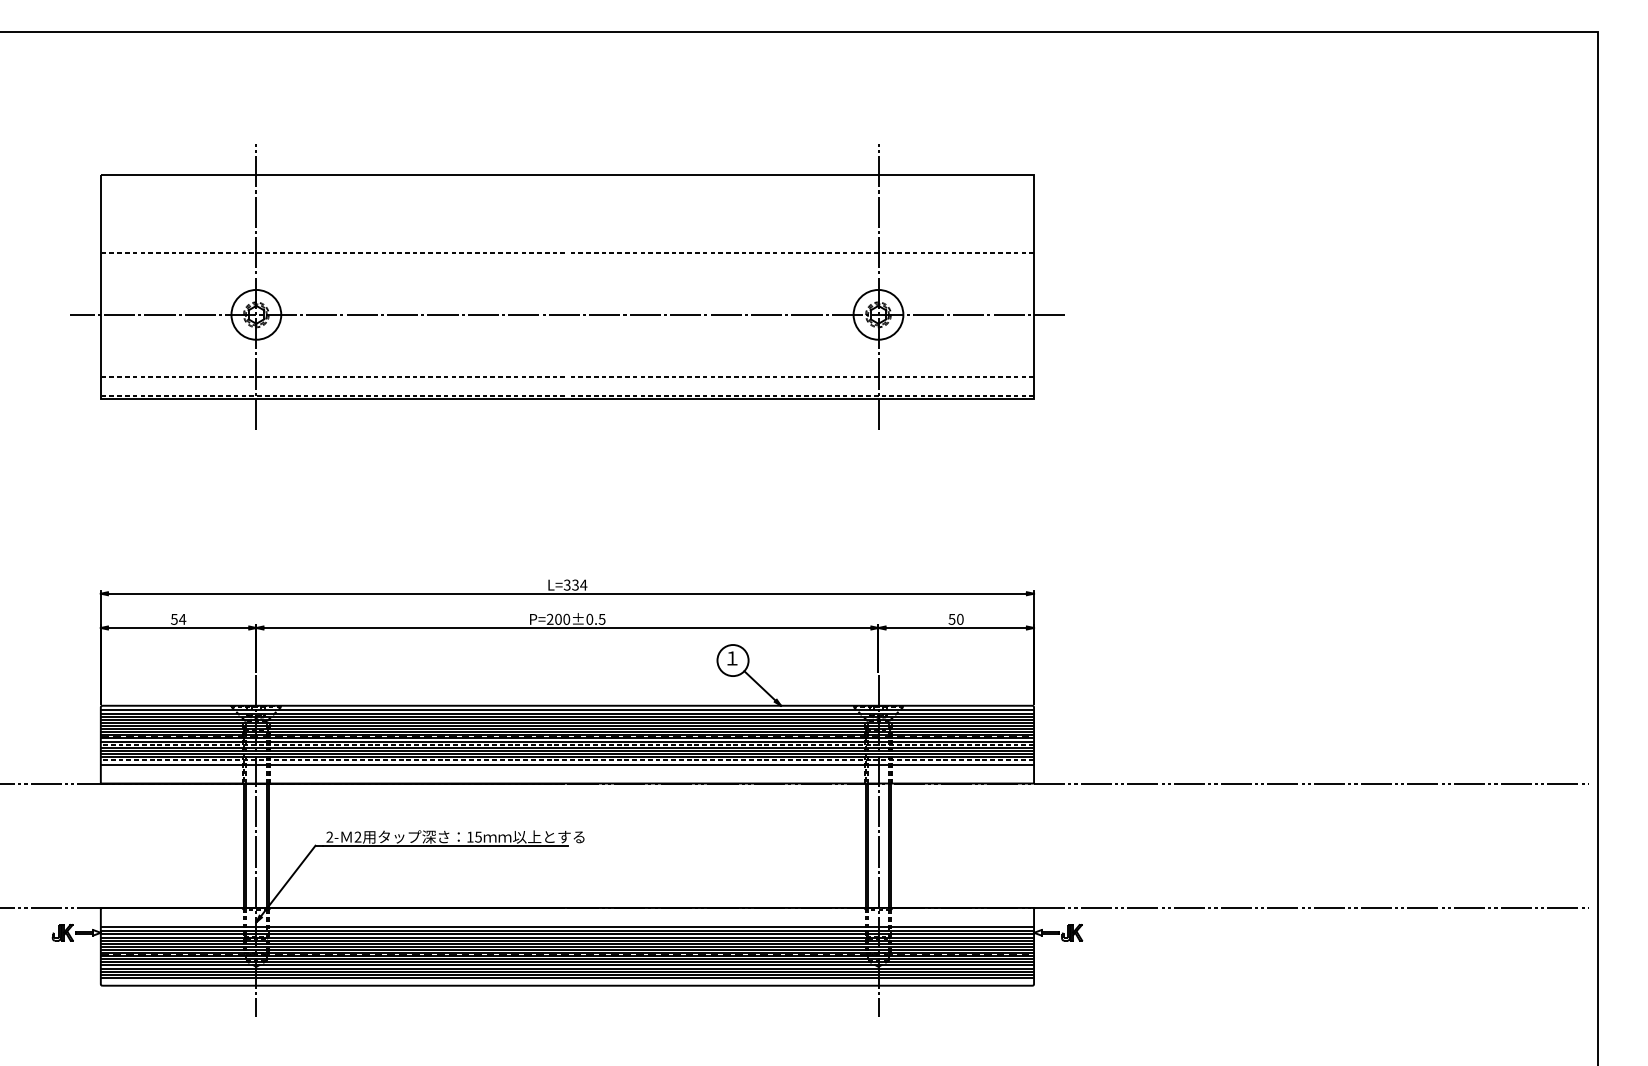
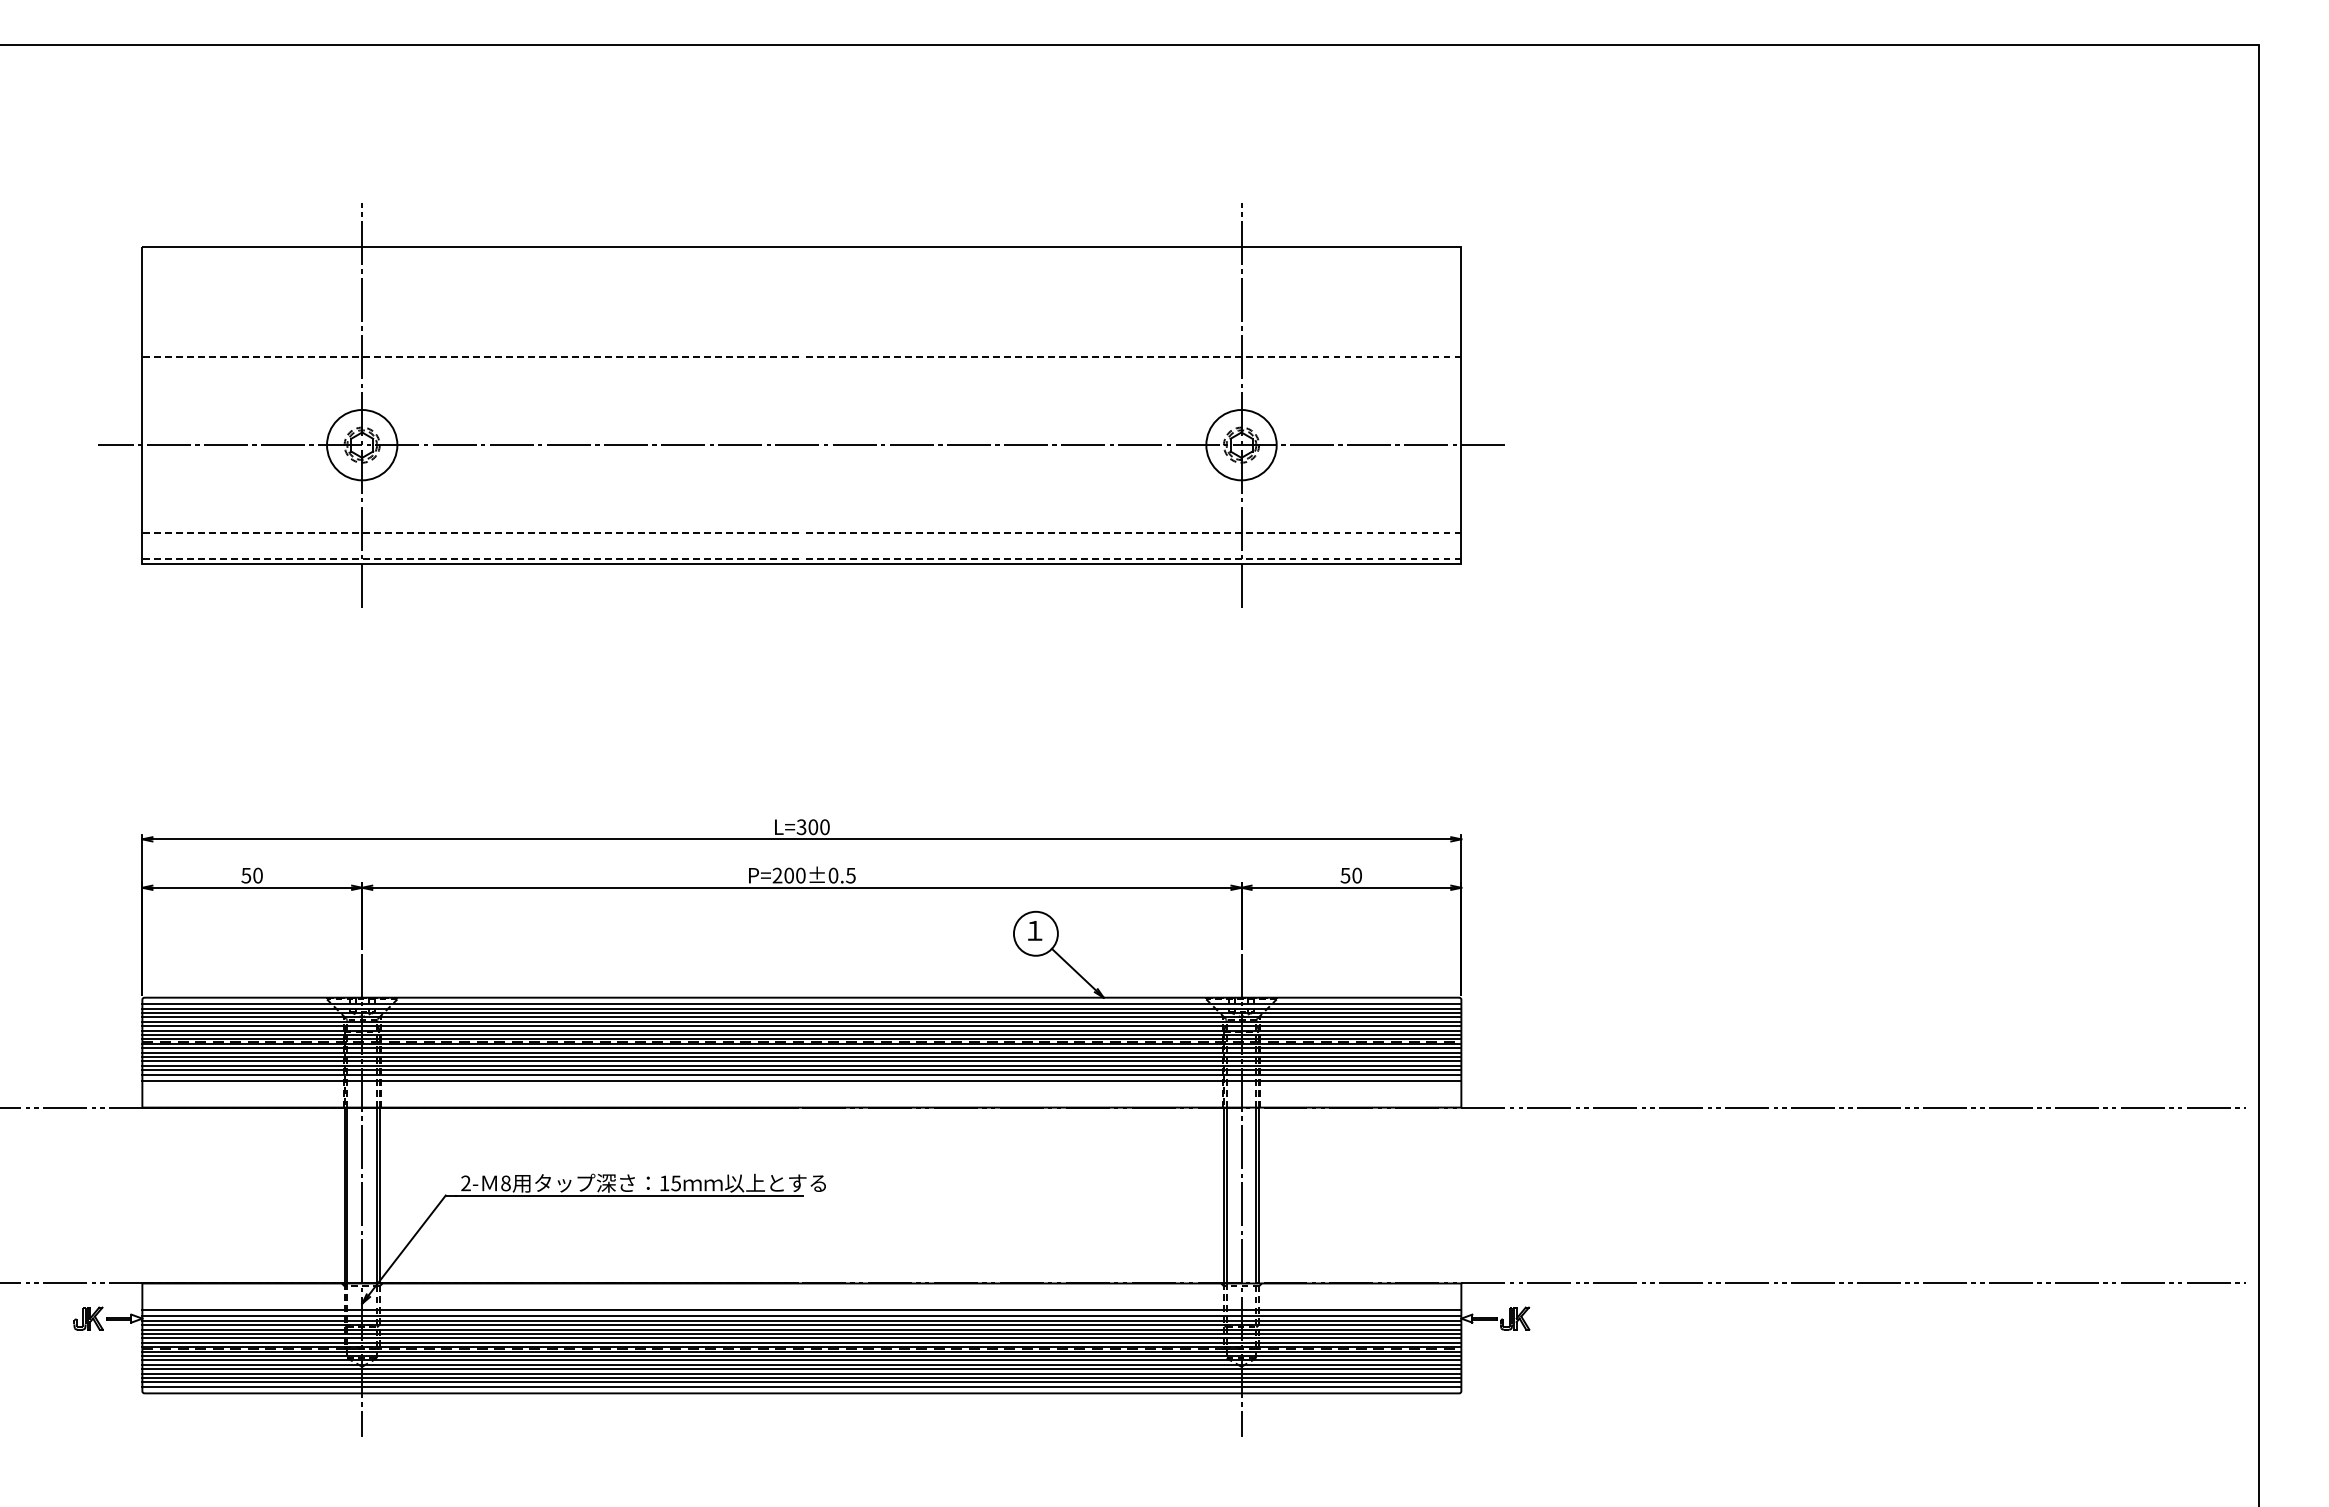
text: (579, 585) -> (819, 827), L=334 -> L=300
text: (182, 619) -> (257, 875), 54 -> 50
line: (567, 744) -> (801, 1052), dashed -> solid
line: (567, 760) -> (801, 1074), dashed -> solid
text: (357, 837) -> (505, 1183), 2 -> 8
line: (567, 980) -> (801, 1386), added

